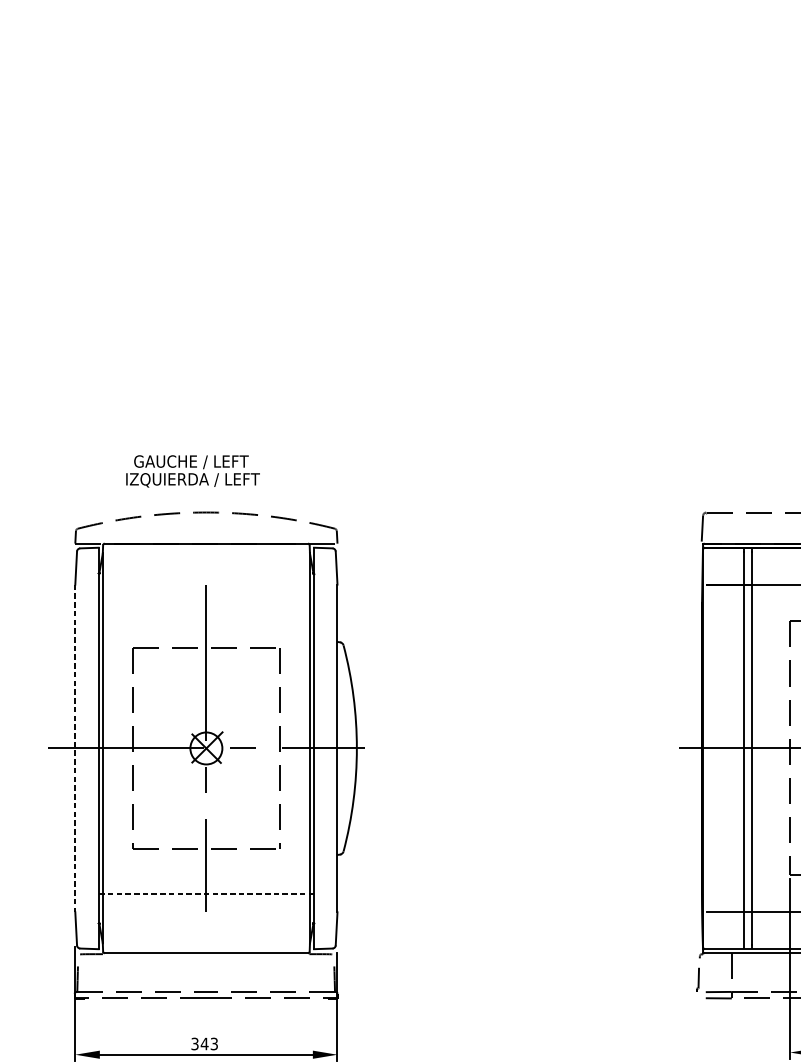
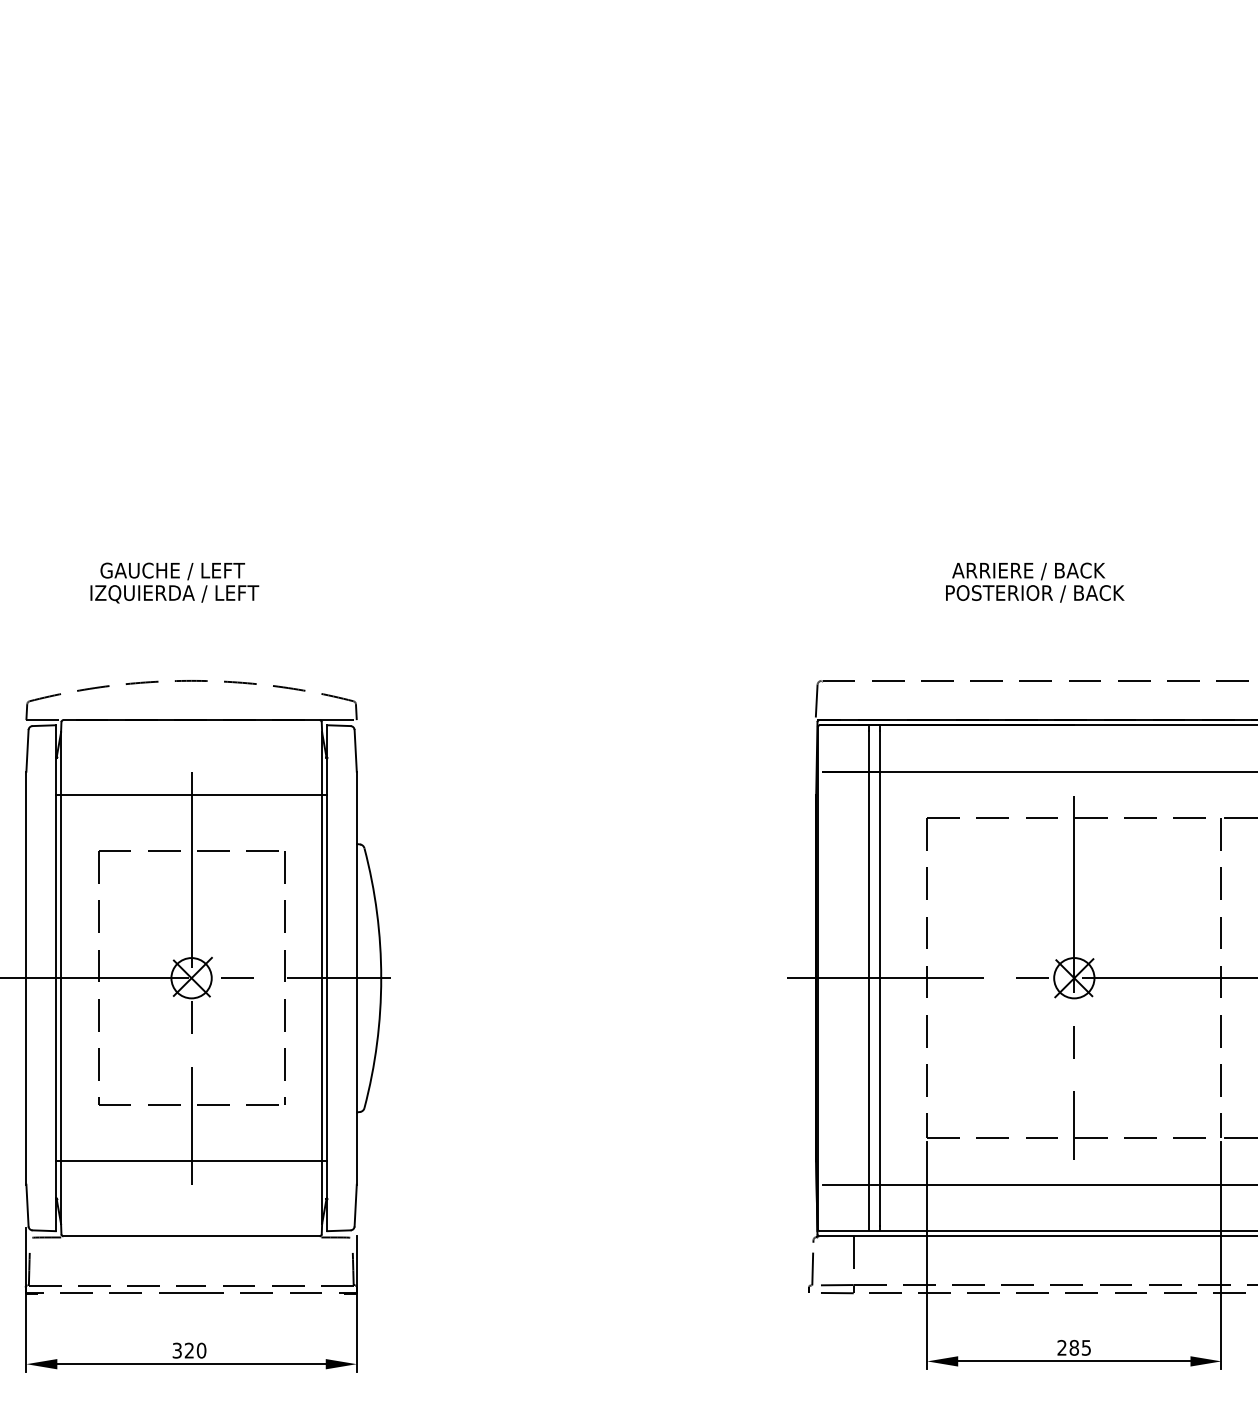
text: (192, 470) -> (174, 582), moved
line: (206, 602) -> (191, 794), added
line: (75, 748) -> (26, 978), dashed -> solid
line: (206, 893) -> (191, 1161), dashed -> solid
part: (697, 981) -> (810, 1272), size x1.67
text: (209, 1043) -> (195, 1350), 343 -> 320

